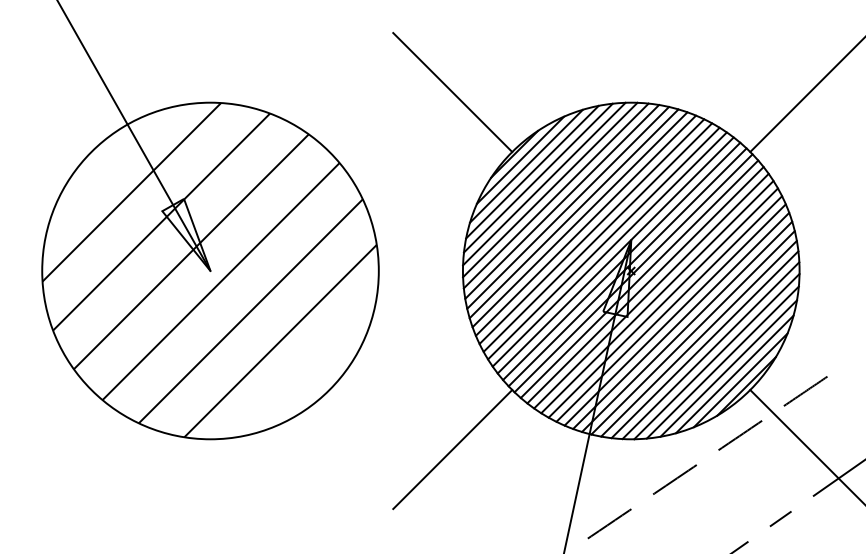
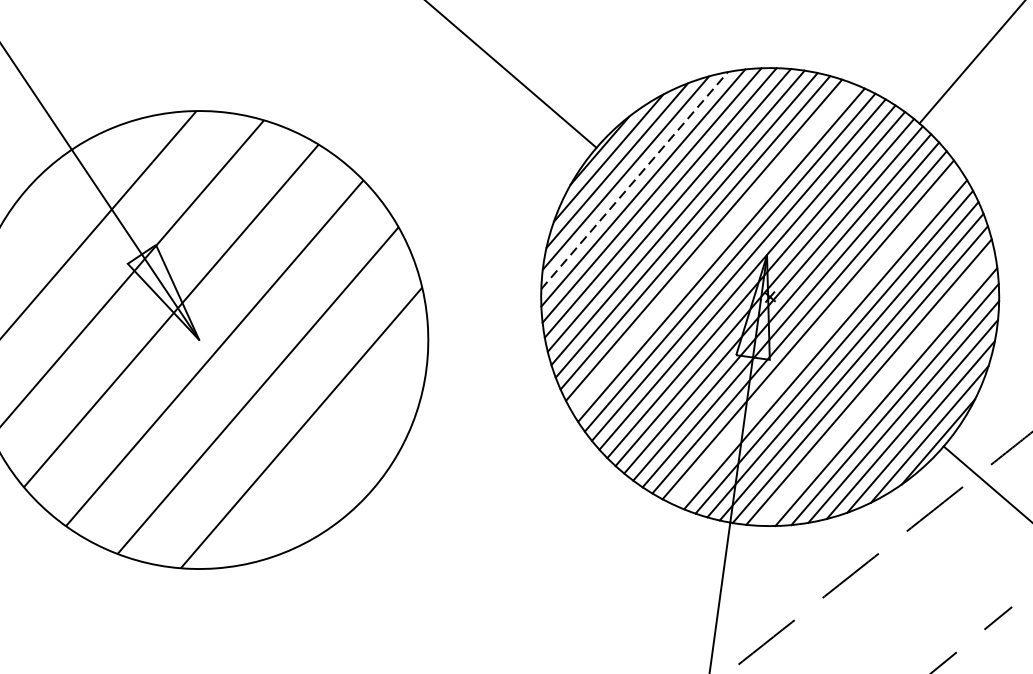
line: (538, 177) -> (634, 179), solid -> dashed
line: (591, 231) -> (712, 247), removed
line: (662, 302) -> (815, 336), removed
line: (704, 344) -> (877, 389), removed
line: (452, 449) -> (545, 557), removed

